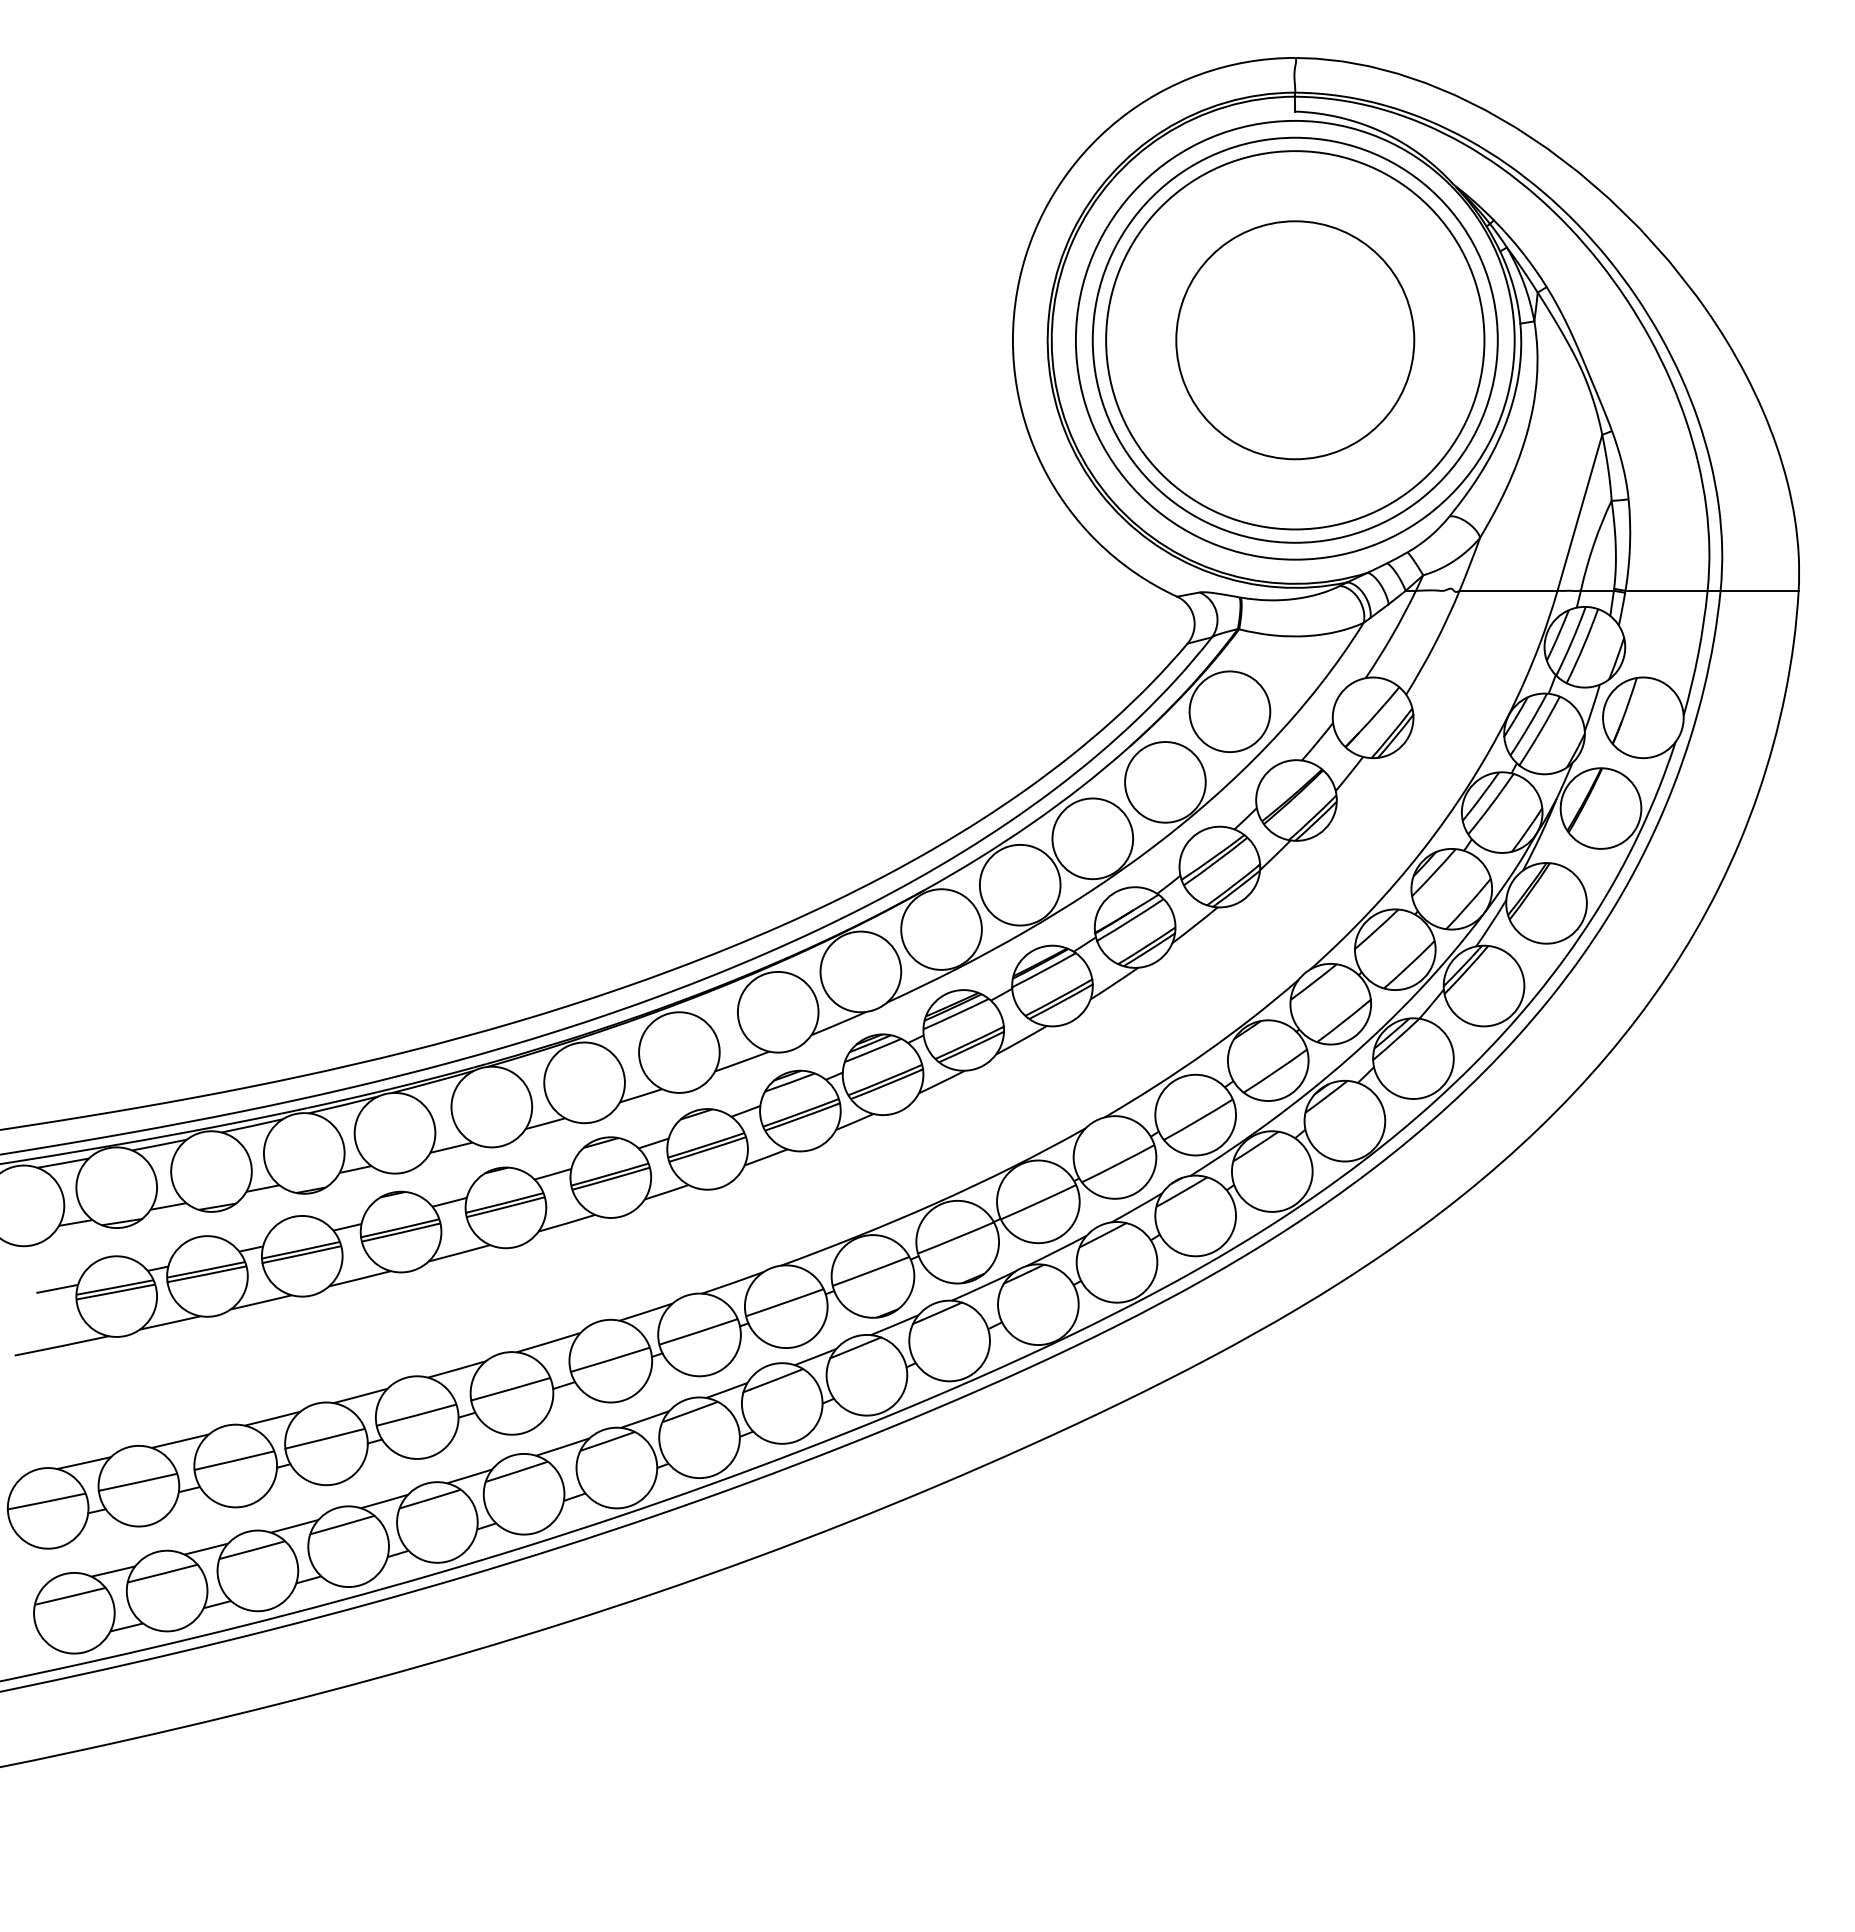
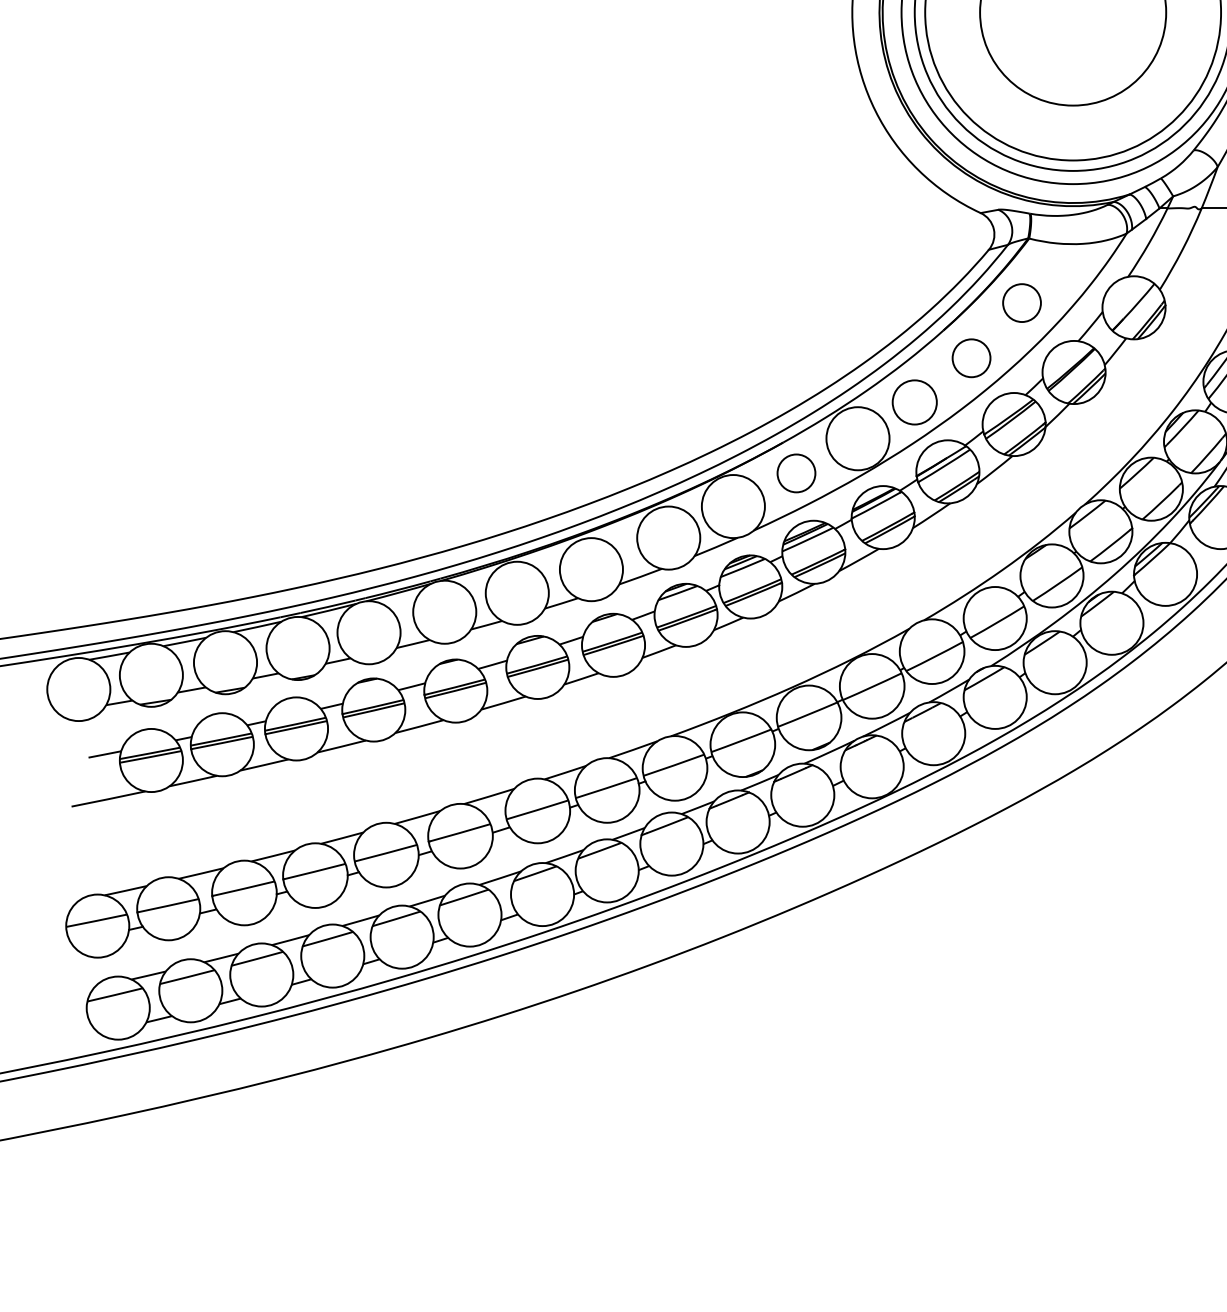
circle: (1229, 711) -> (1021, 302), size x0.6
circle: (1165, 782) -> (971, 358), size x0.6
circle: (1092, 838) -> (914, 402), size x0.7
circle: (941, 929) -> (796, 473), size x0.6

